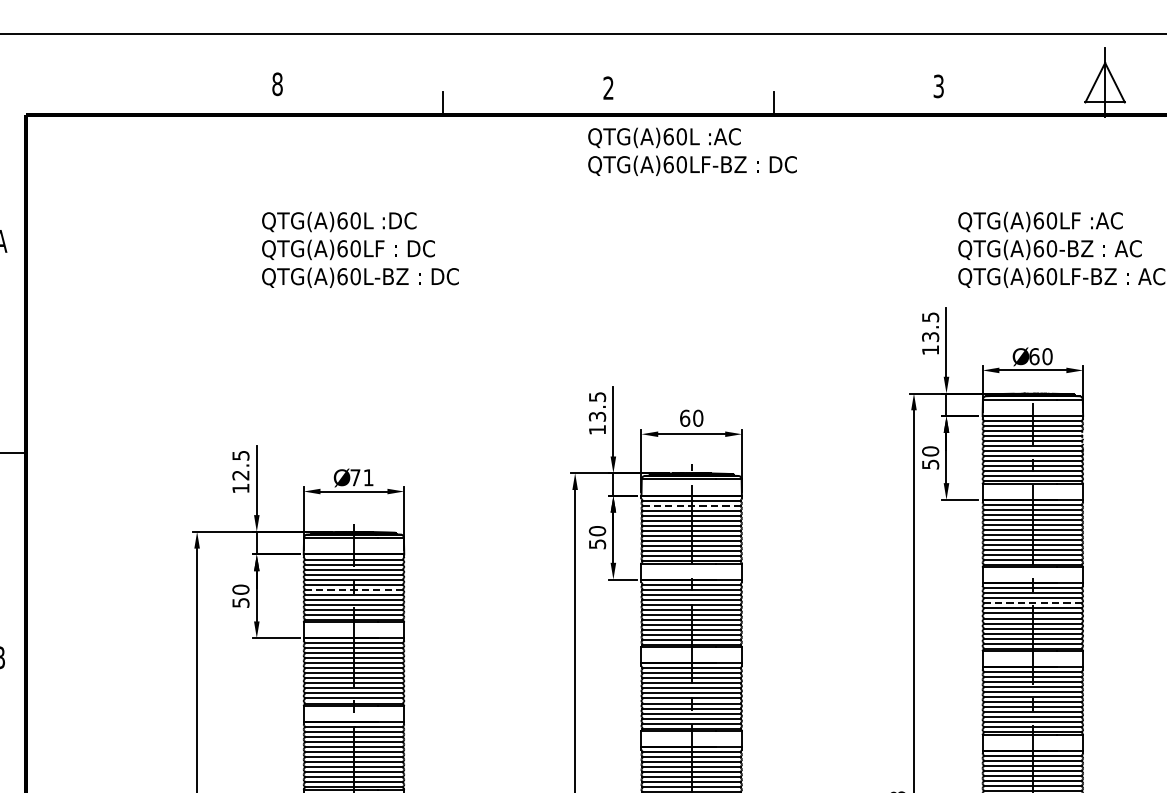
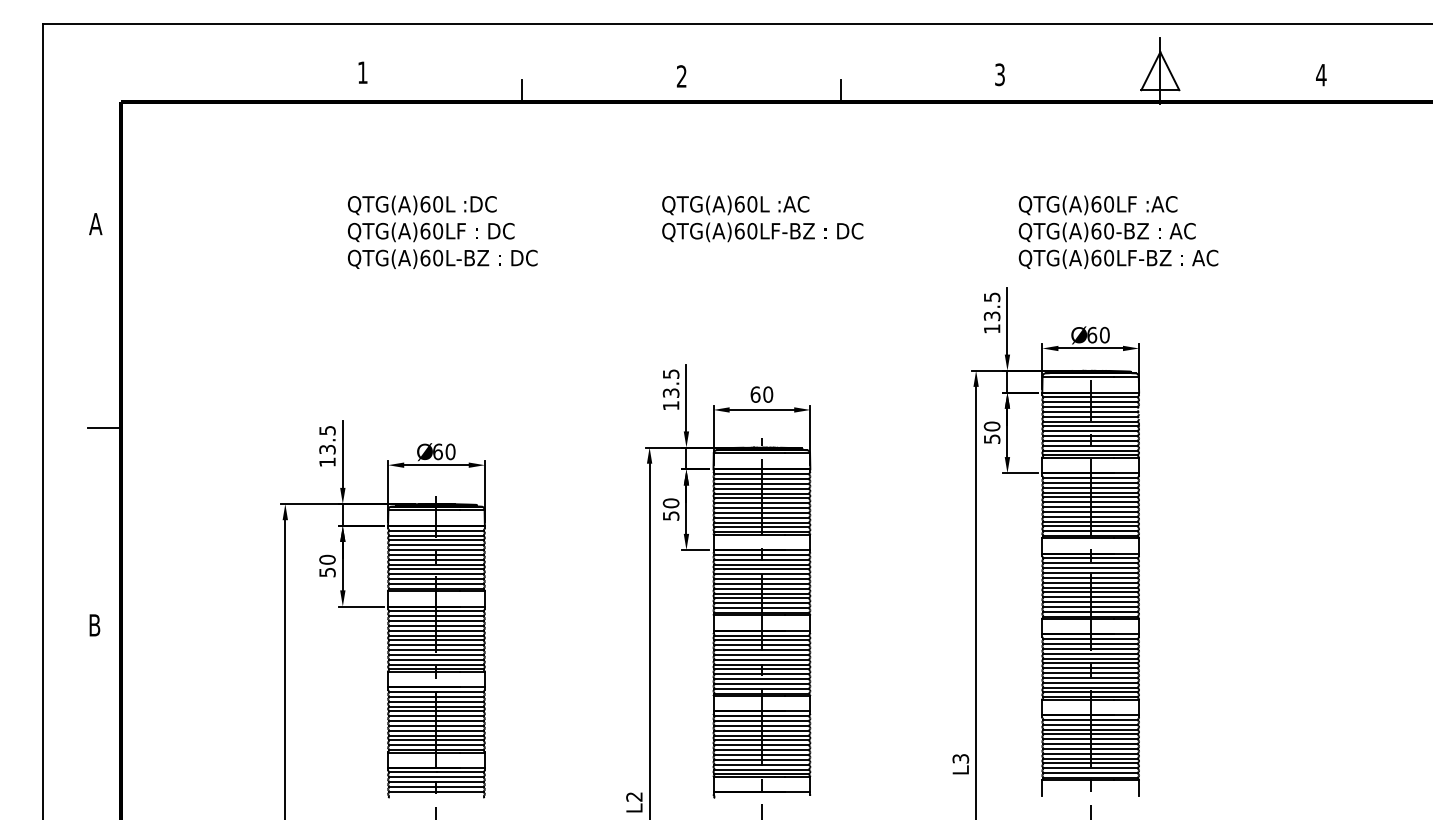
text: (277, 84) -> (362, 72), 8 -> 1
text: (692, 151) -> (762, 218), moved
text: (240, 475) -> (327, 449), 12.5 -> 13.5
text: (362, 477) -> (444, 451), 71 -> 60
line: (691, 506) -> (761, 479), dashed -> solid
line: (352, 589) -> (435, 559), dashed -> solid
line: (1032, 603) -> (1090, 573), dashed -> solid

